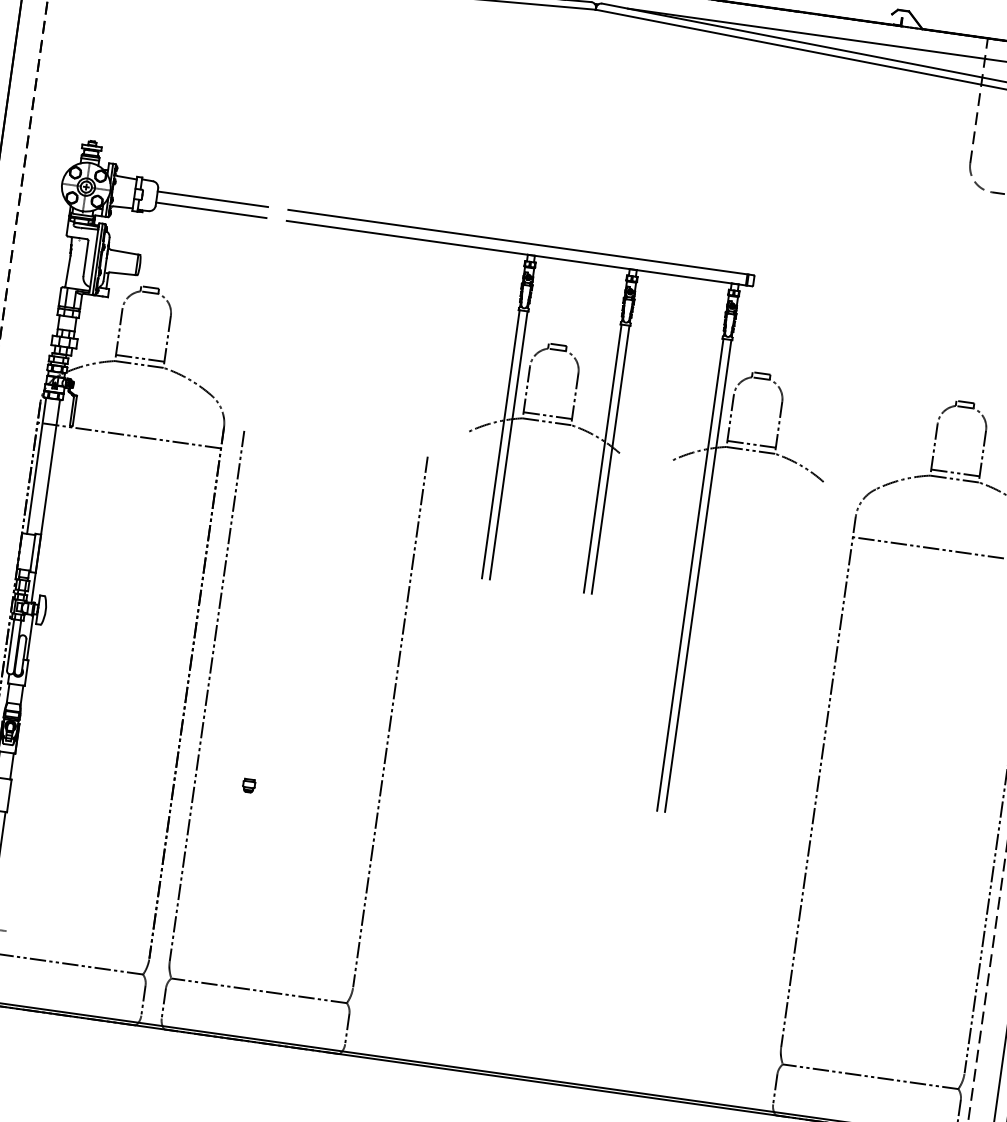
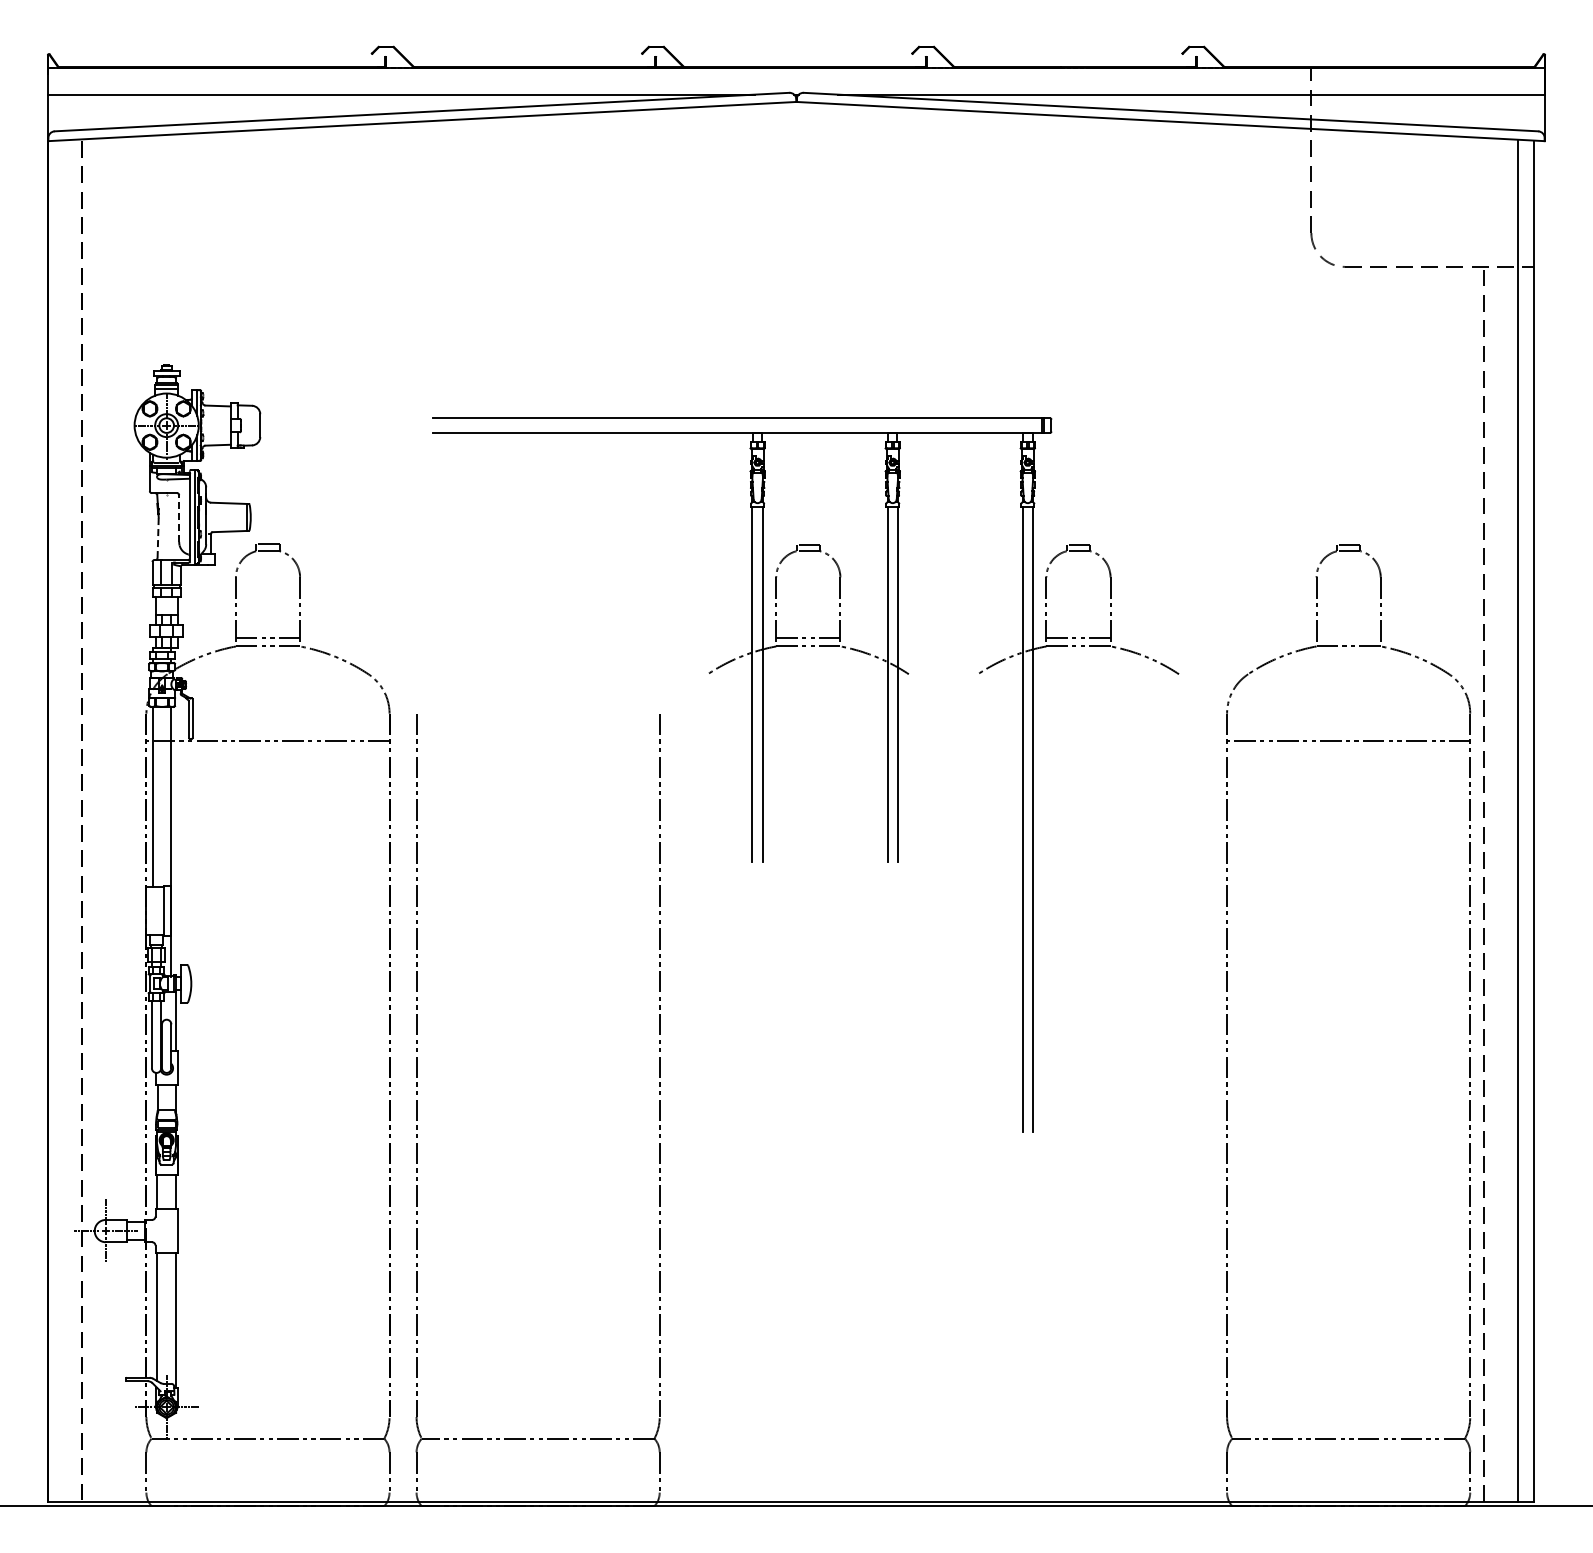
line: (212, 199) -> (333, 418), removed
line: (211, 210) -> (333, 432), removed
line: (86, 258) -> (179, 518), solid -> dashed
line: (68, 270) -> (158, 537), solid -> dashed
line: (955, 473) -> (1348, 638), removed
part: (248, 786) -> (487, 1174), removed

